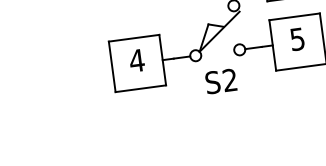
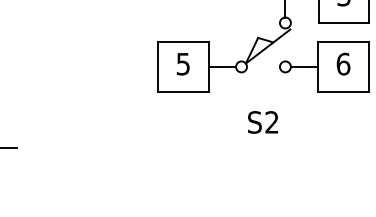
text: (297, 38) -> (343, 63), 5 -> 6
text: (137, 61) -> (183, 64), 4 -> 5
text: (220, 81) -> (262, 122), moved

